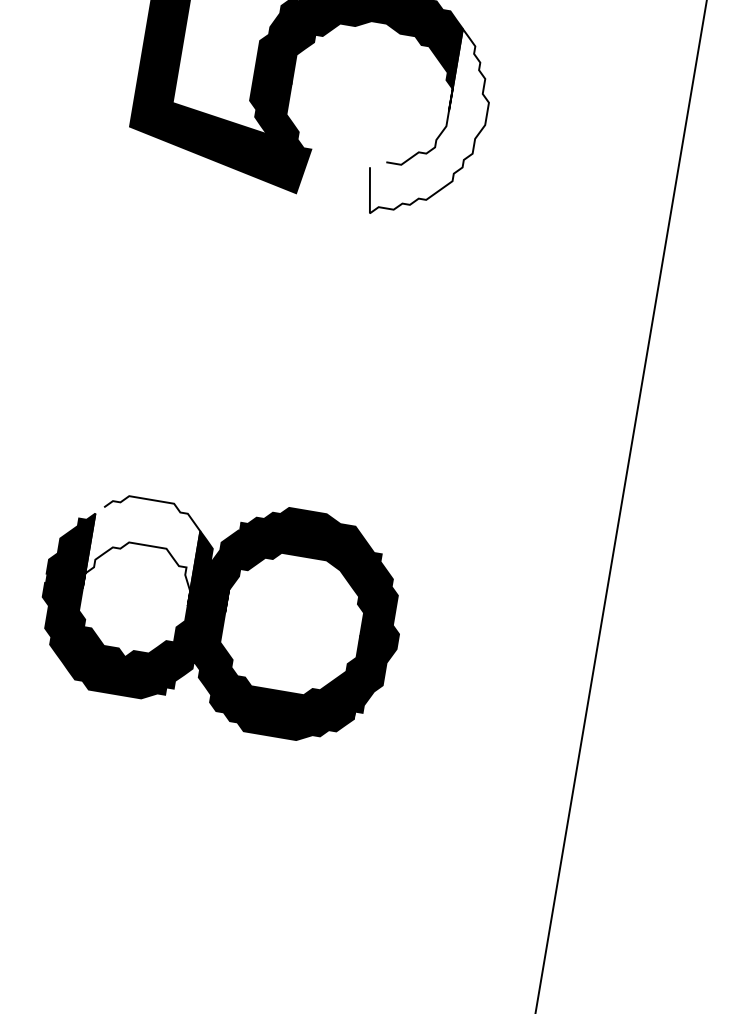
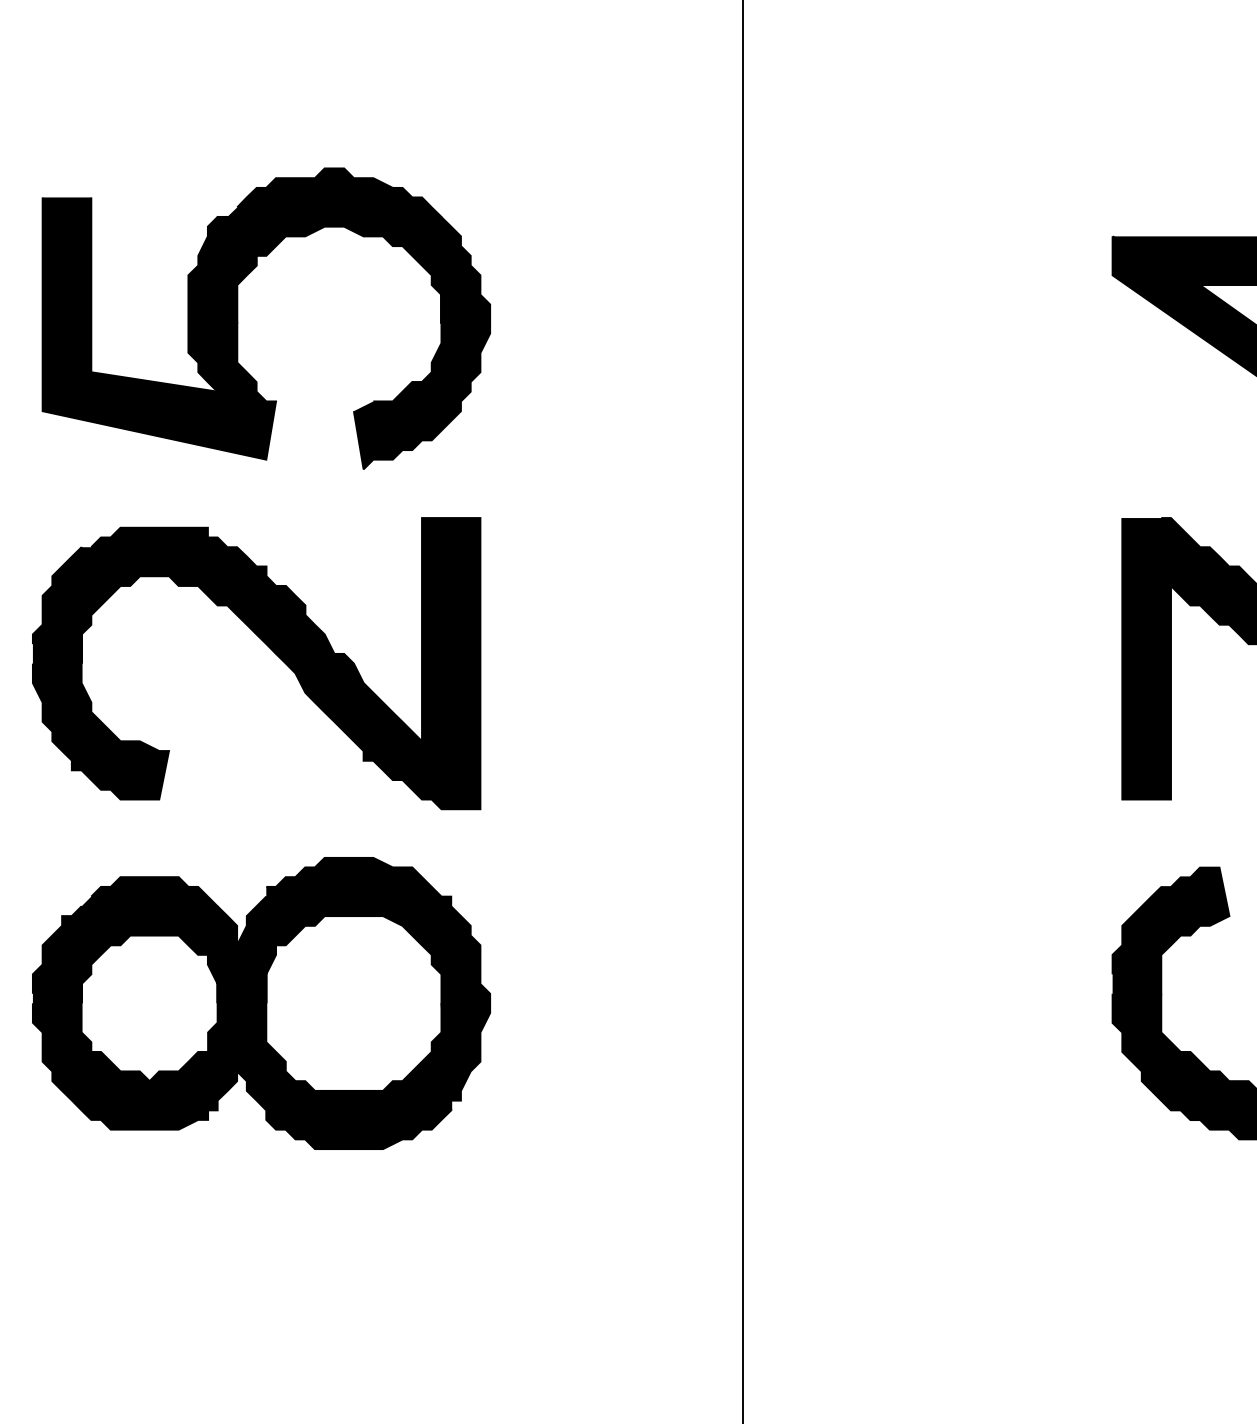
fill: (430, 123) -> (421, 343), added
part: (274, 340) -> (270, 649), added
fill: (143, 548) -> (149, 940), added

